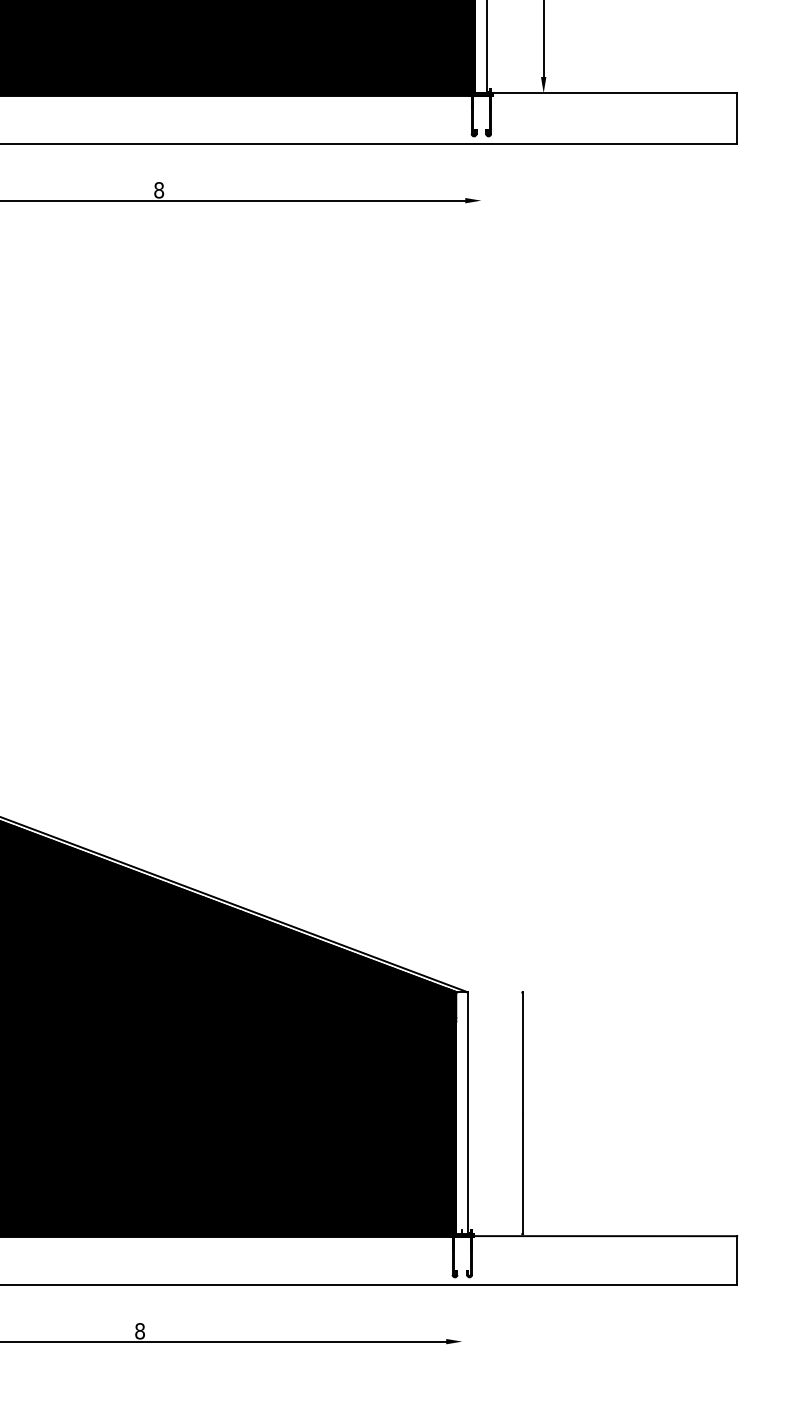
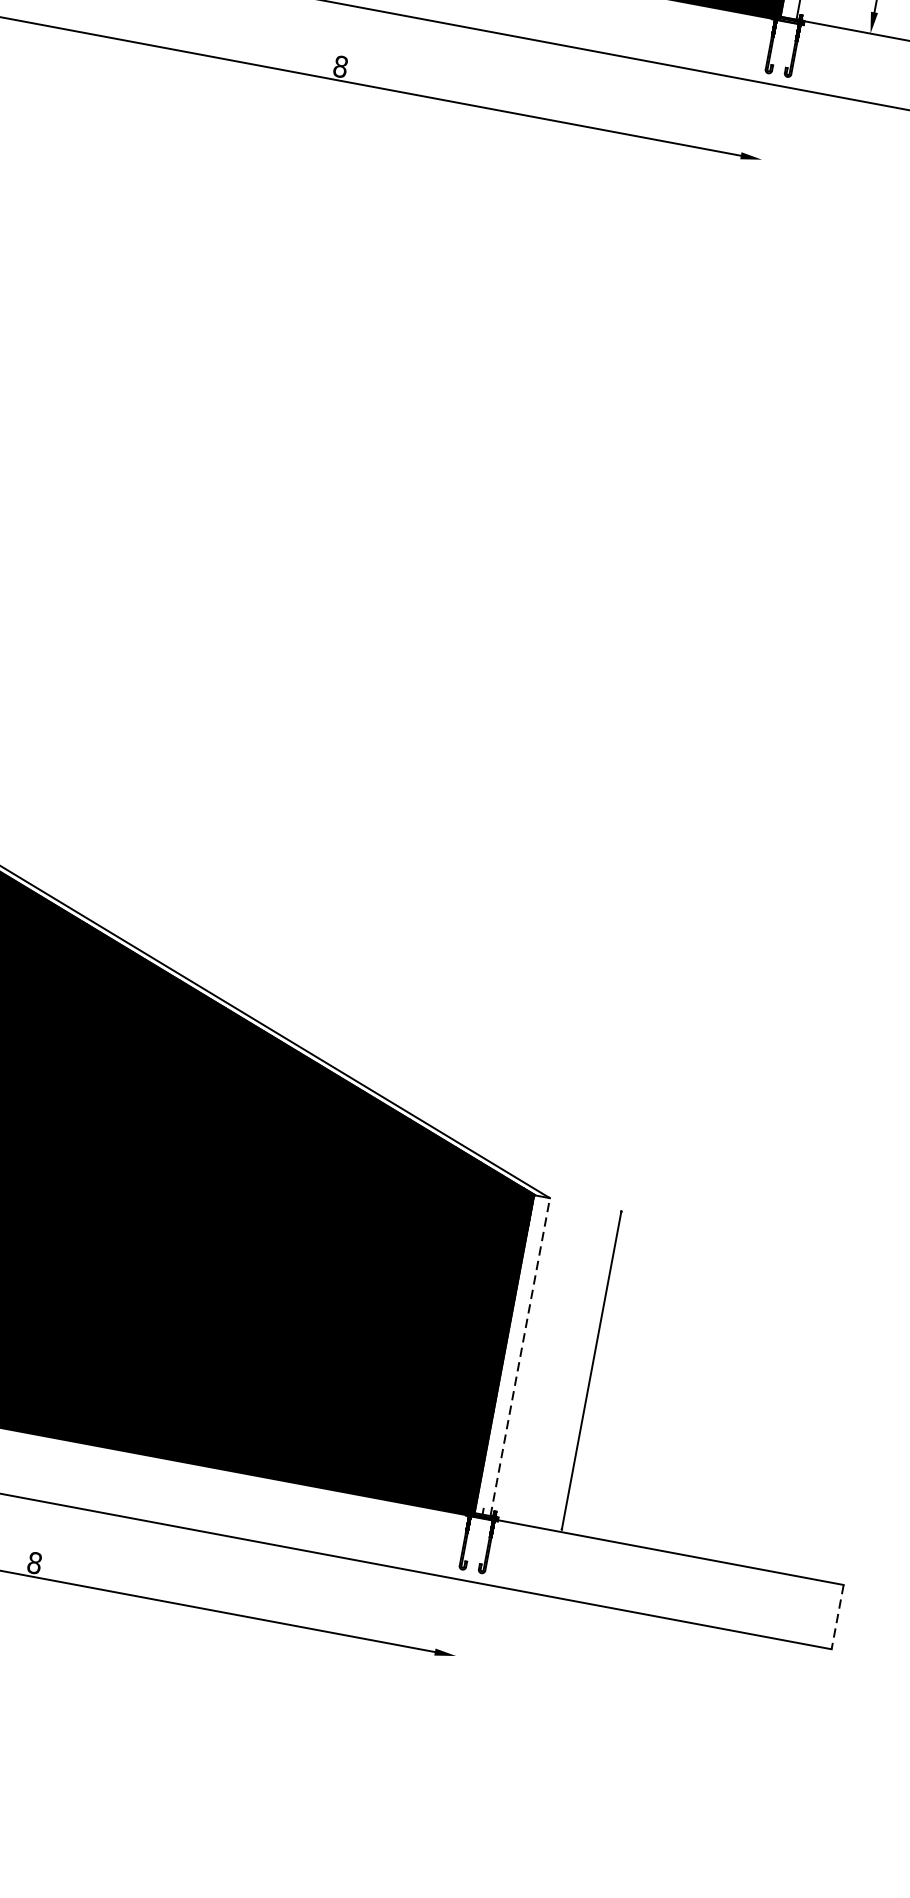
line: (468, 1113) -> (520, 1357), solid -> dashed
line: (737, 1261) -> (837, 1618), solid -> dashed

